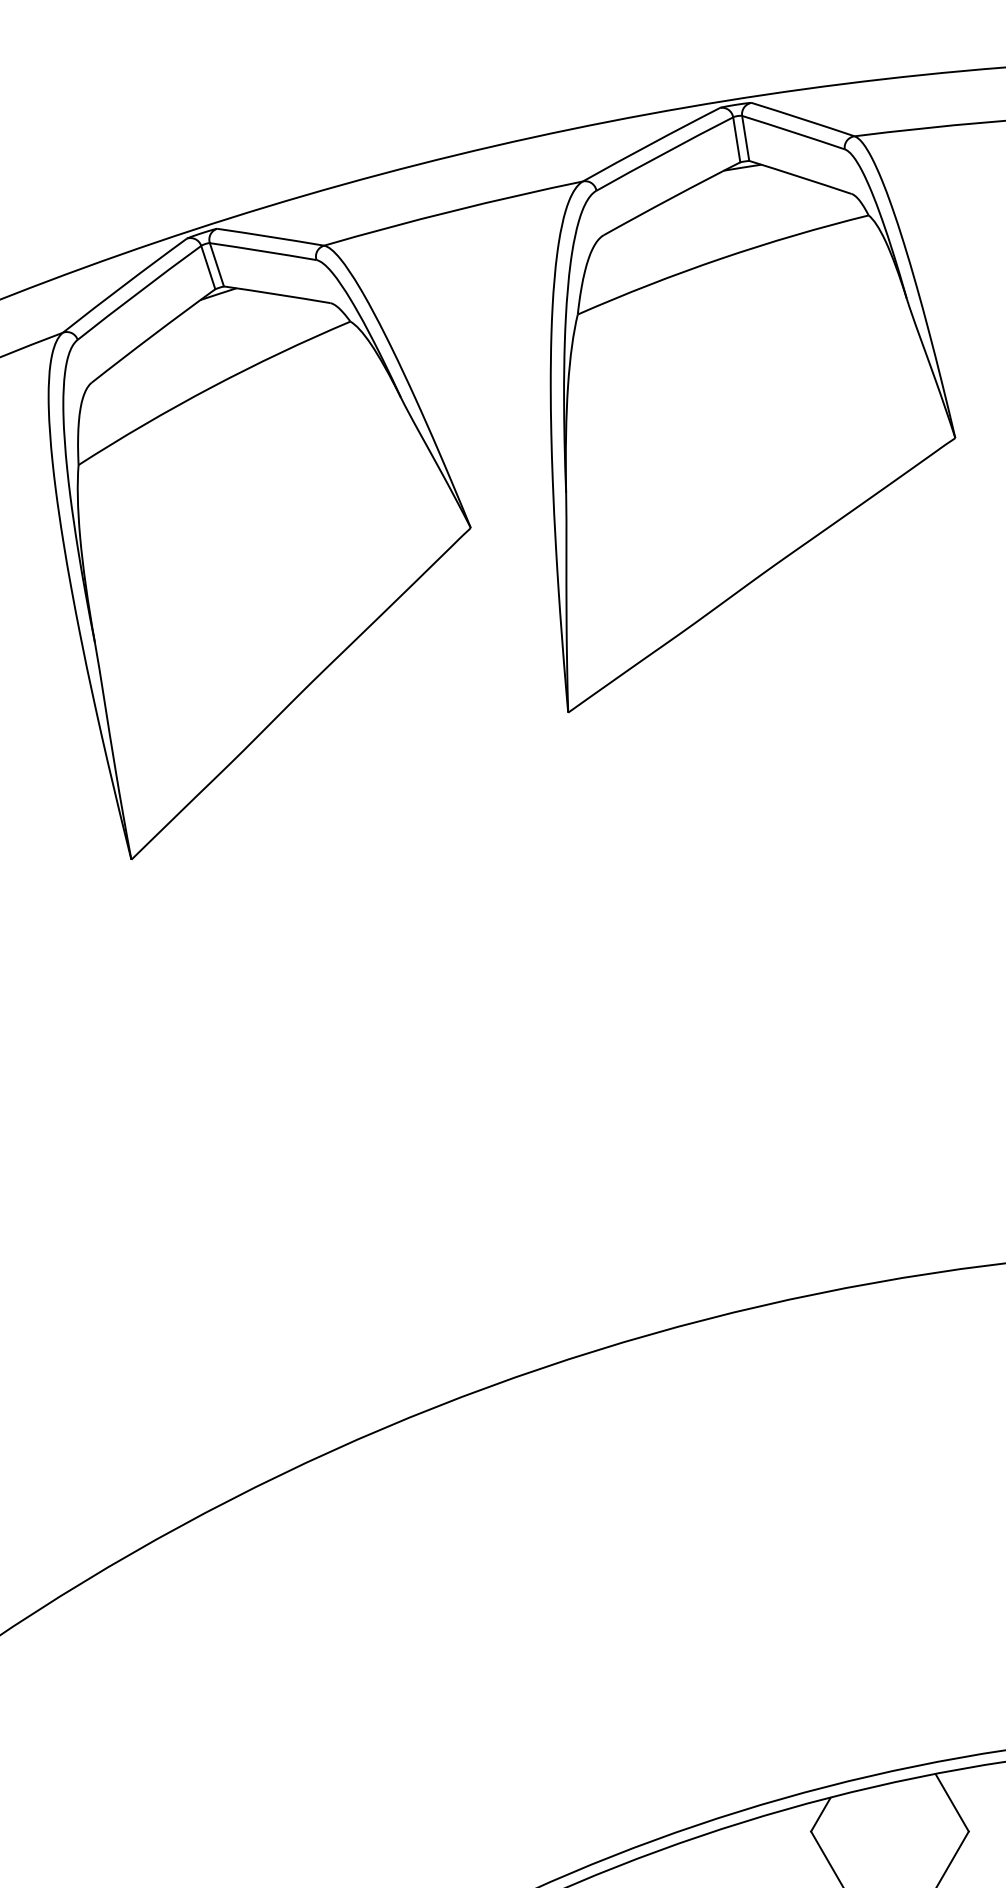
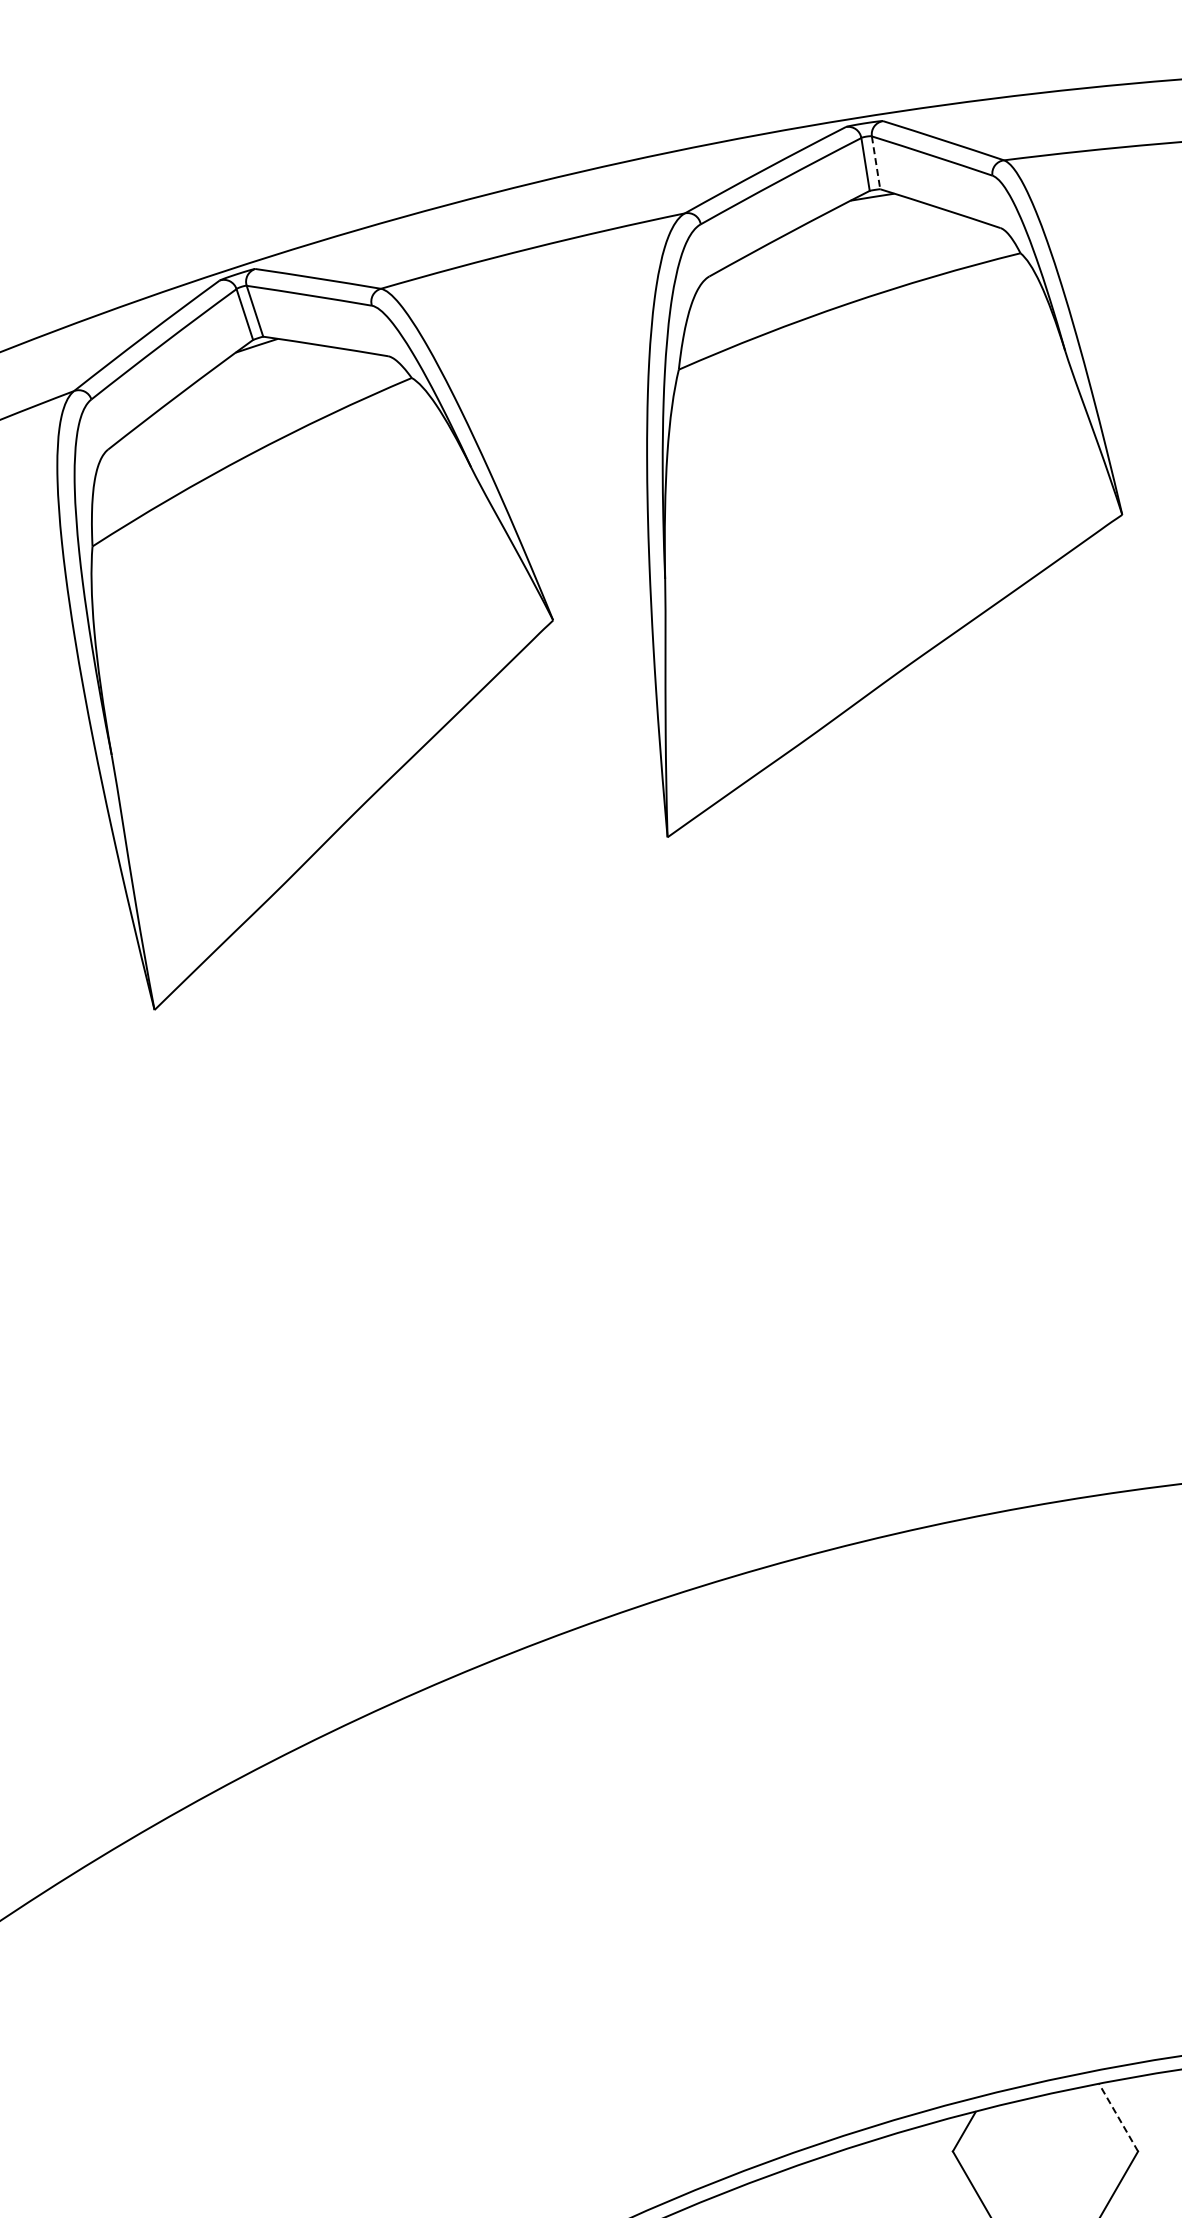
line: (746, 138) -> (876, 162), solid -> dashed
line: (952, 1802) -> (1118, 2117), solid -> dashed

